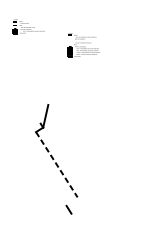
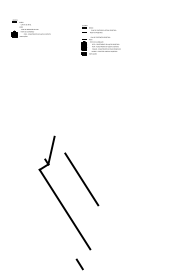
part: (28, 26) -> (30, 28), moved
part: (83, 45) -> (100, 40), moved
line: (70, 140) -> (81, 179), added
line: (57, 164) -> (65, 209), dashed -> solid

